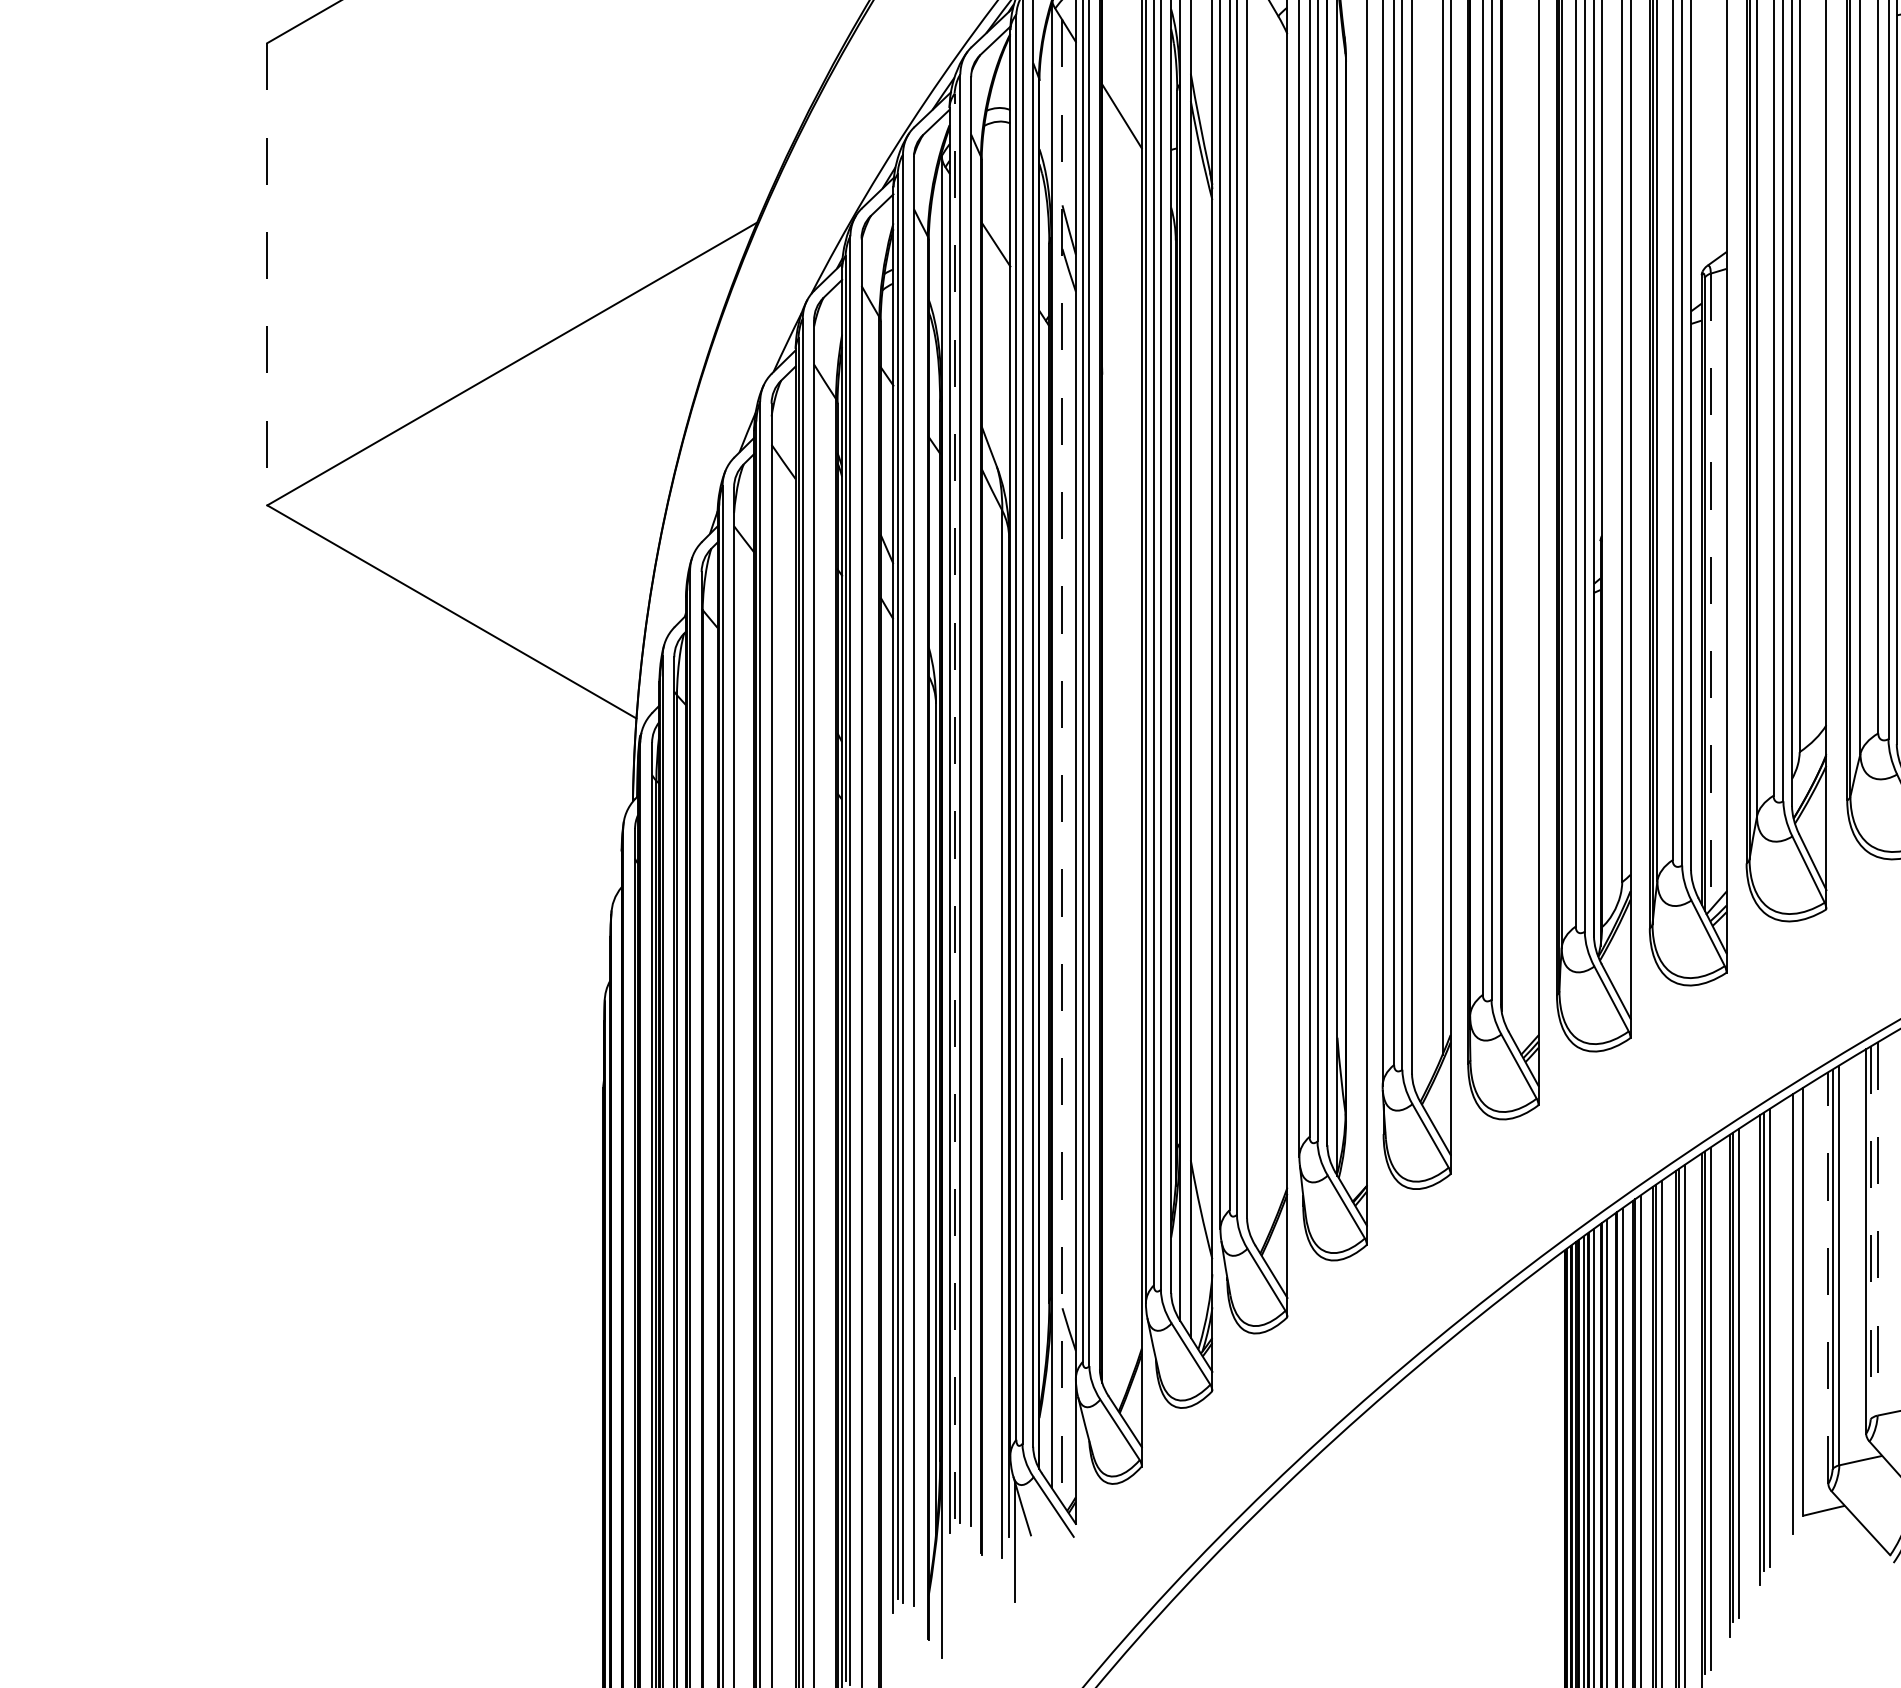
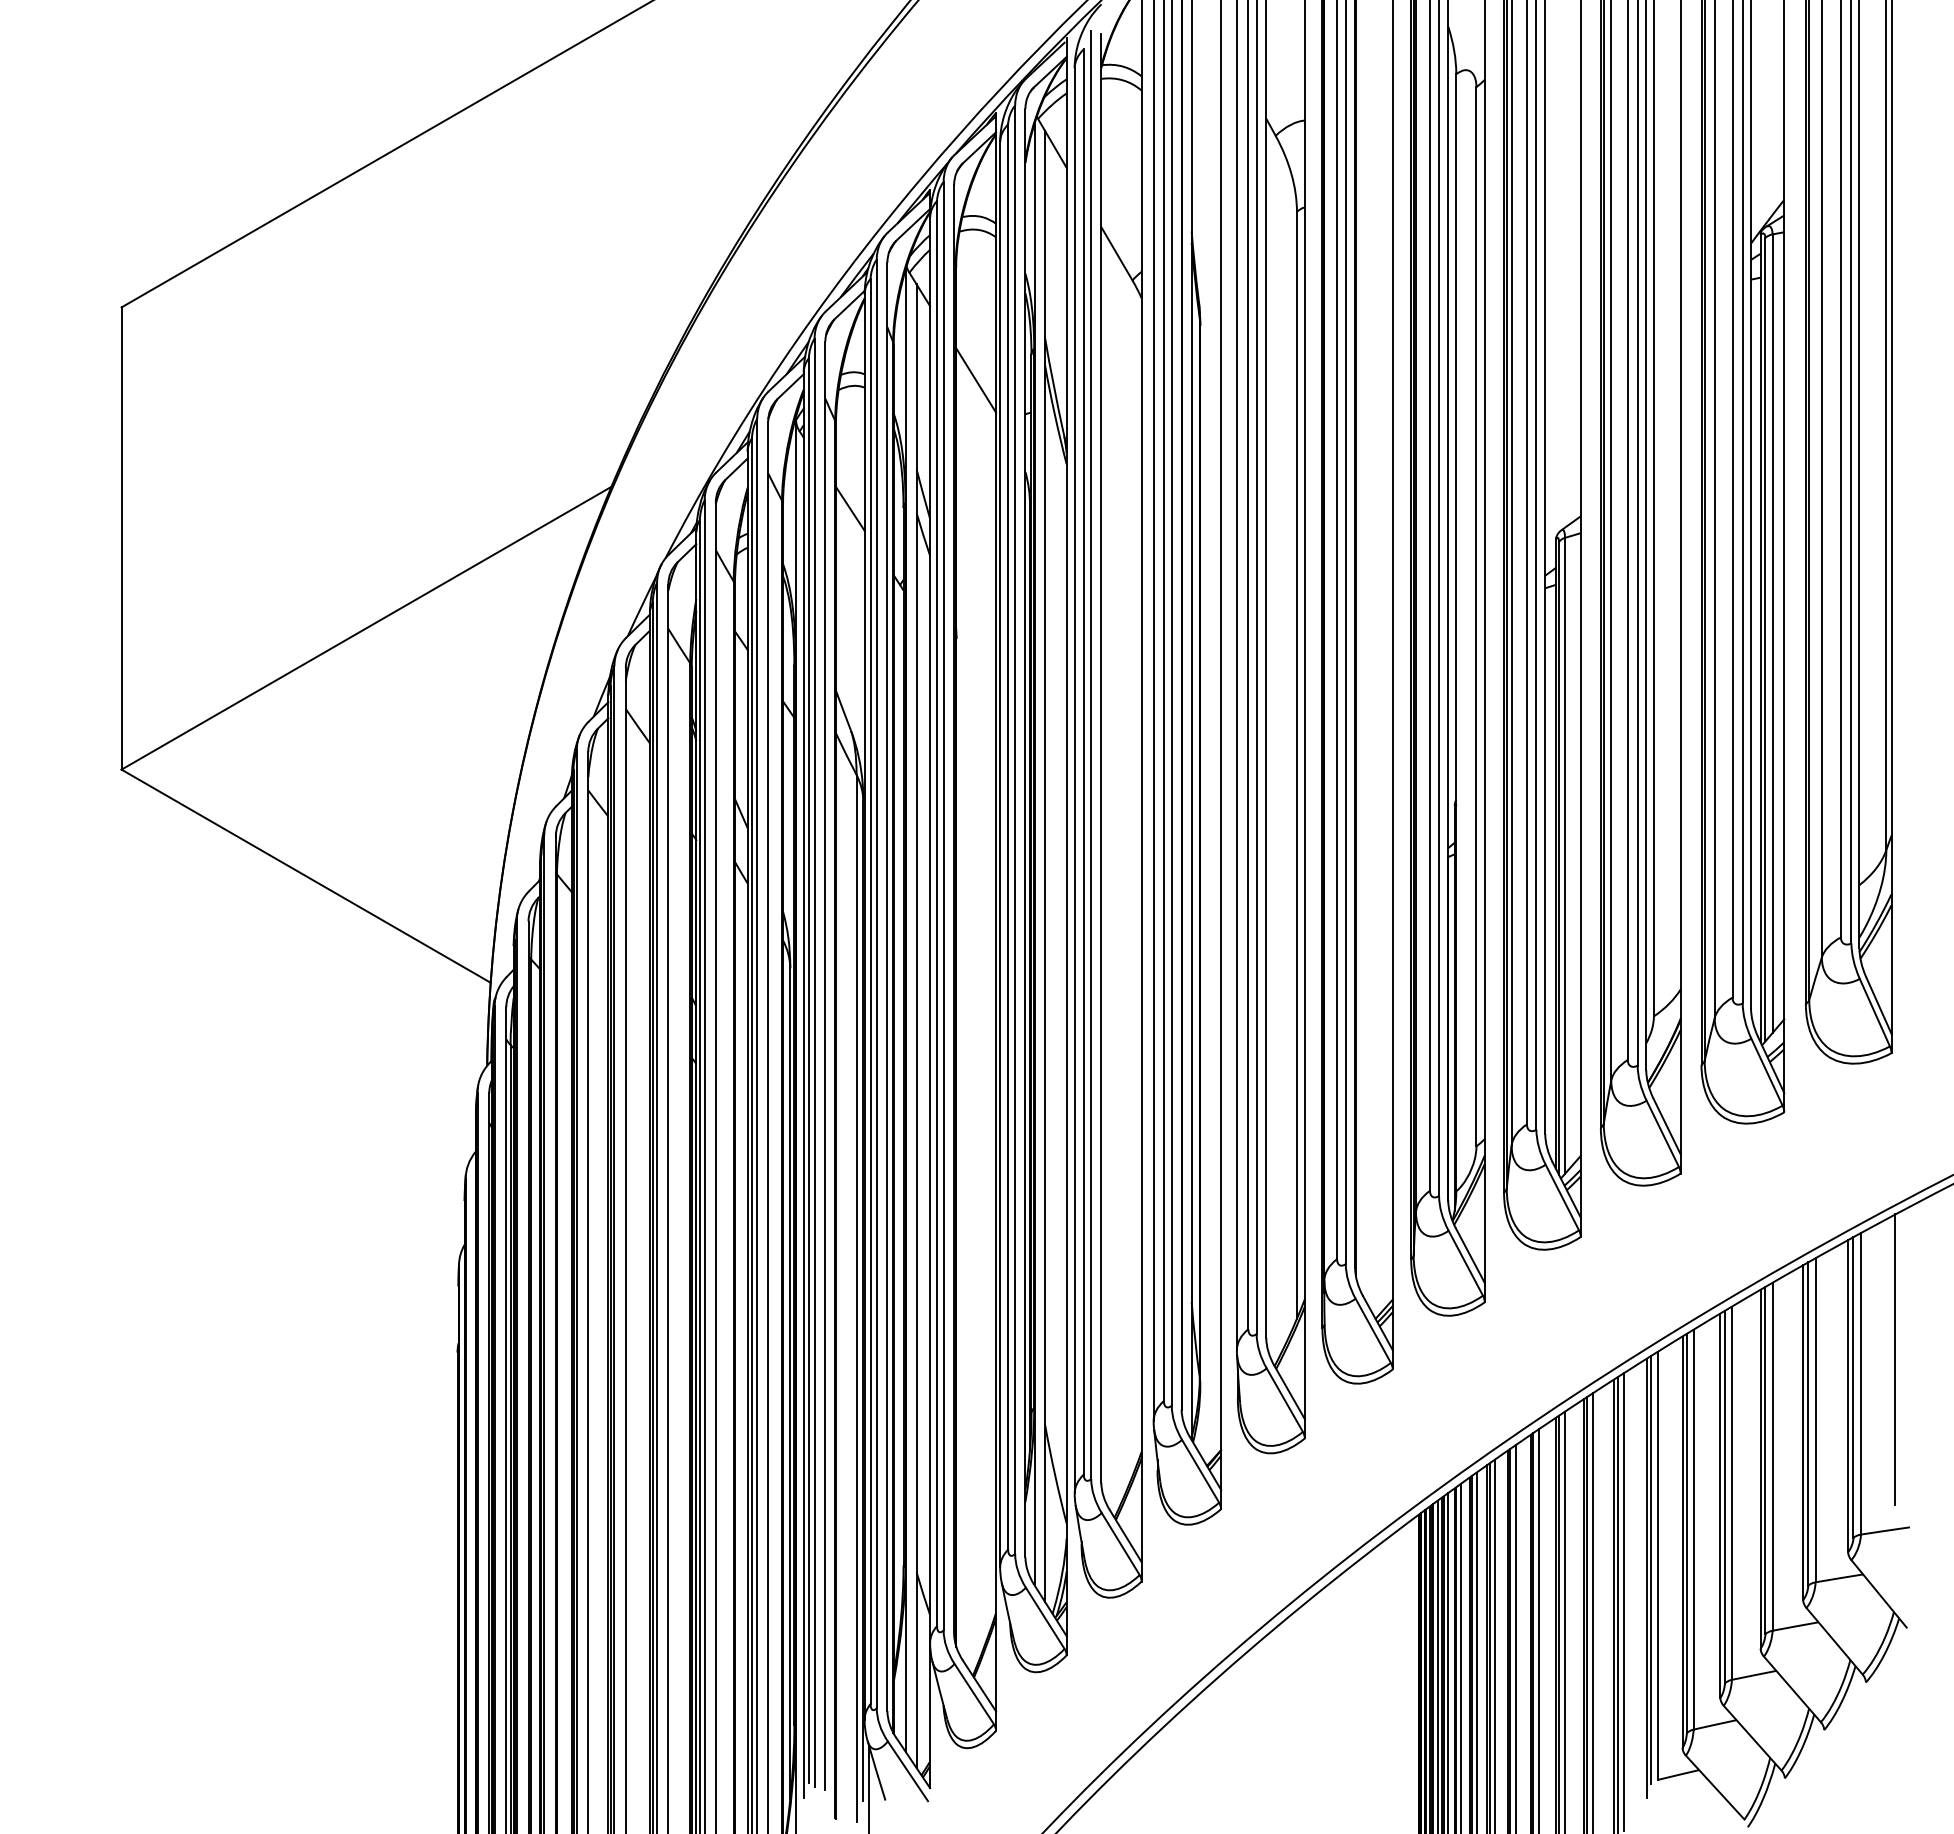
line: (267, 275) -> (121, 539), dashed -> solid
line: (1711, 591) -> (1565, 855), dashed -> solid
line: (1062, 762) -> (916, 1026), dashed -> solid
line: (954, 806) -> (808, 1070), dashed -> solid
line: (1877, 1229) -> (1731, 1493), dashed -> solid
line: (1870, 1233) -> (1724, 1497), dashed -> solid
line: (1828, 1278) -> (1682, 1542), dashed -> solid
line: (1797, 1305) -> (1651, 1569), added

